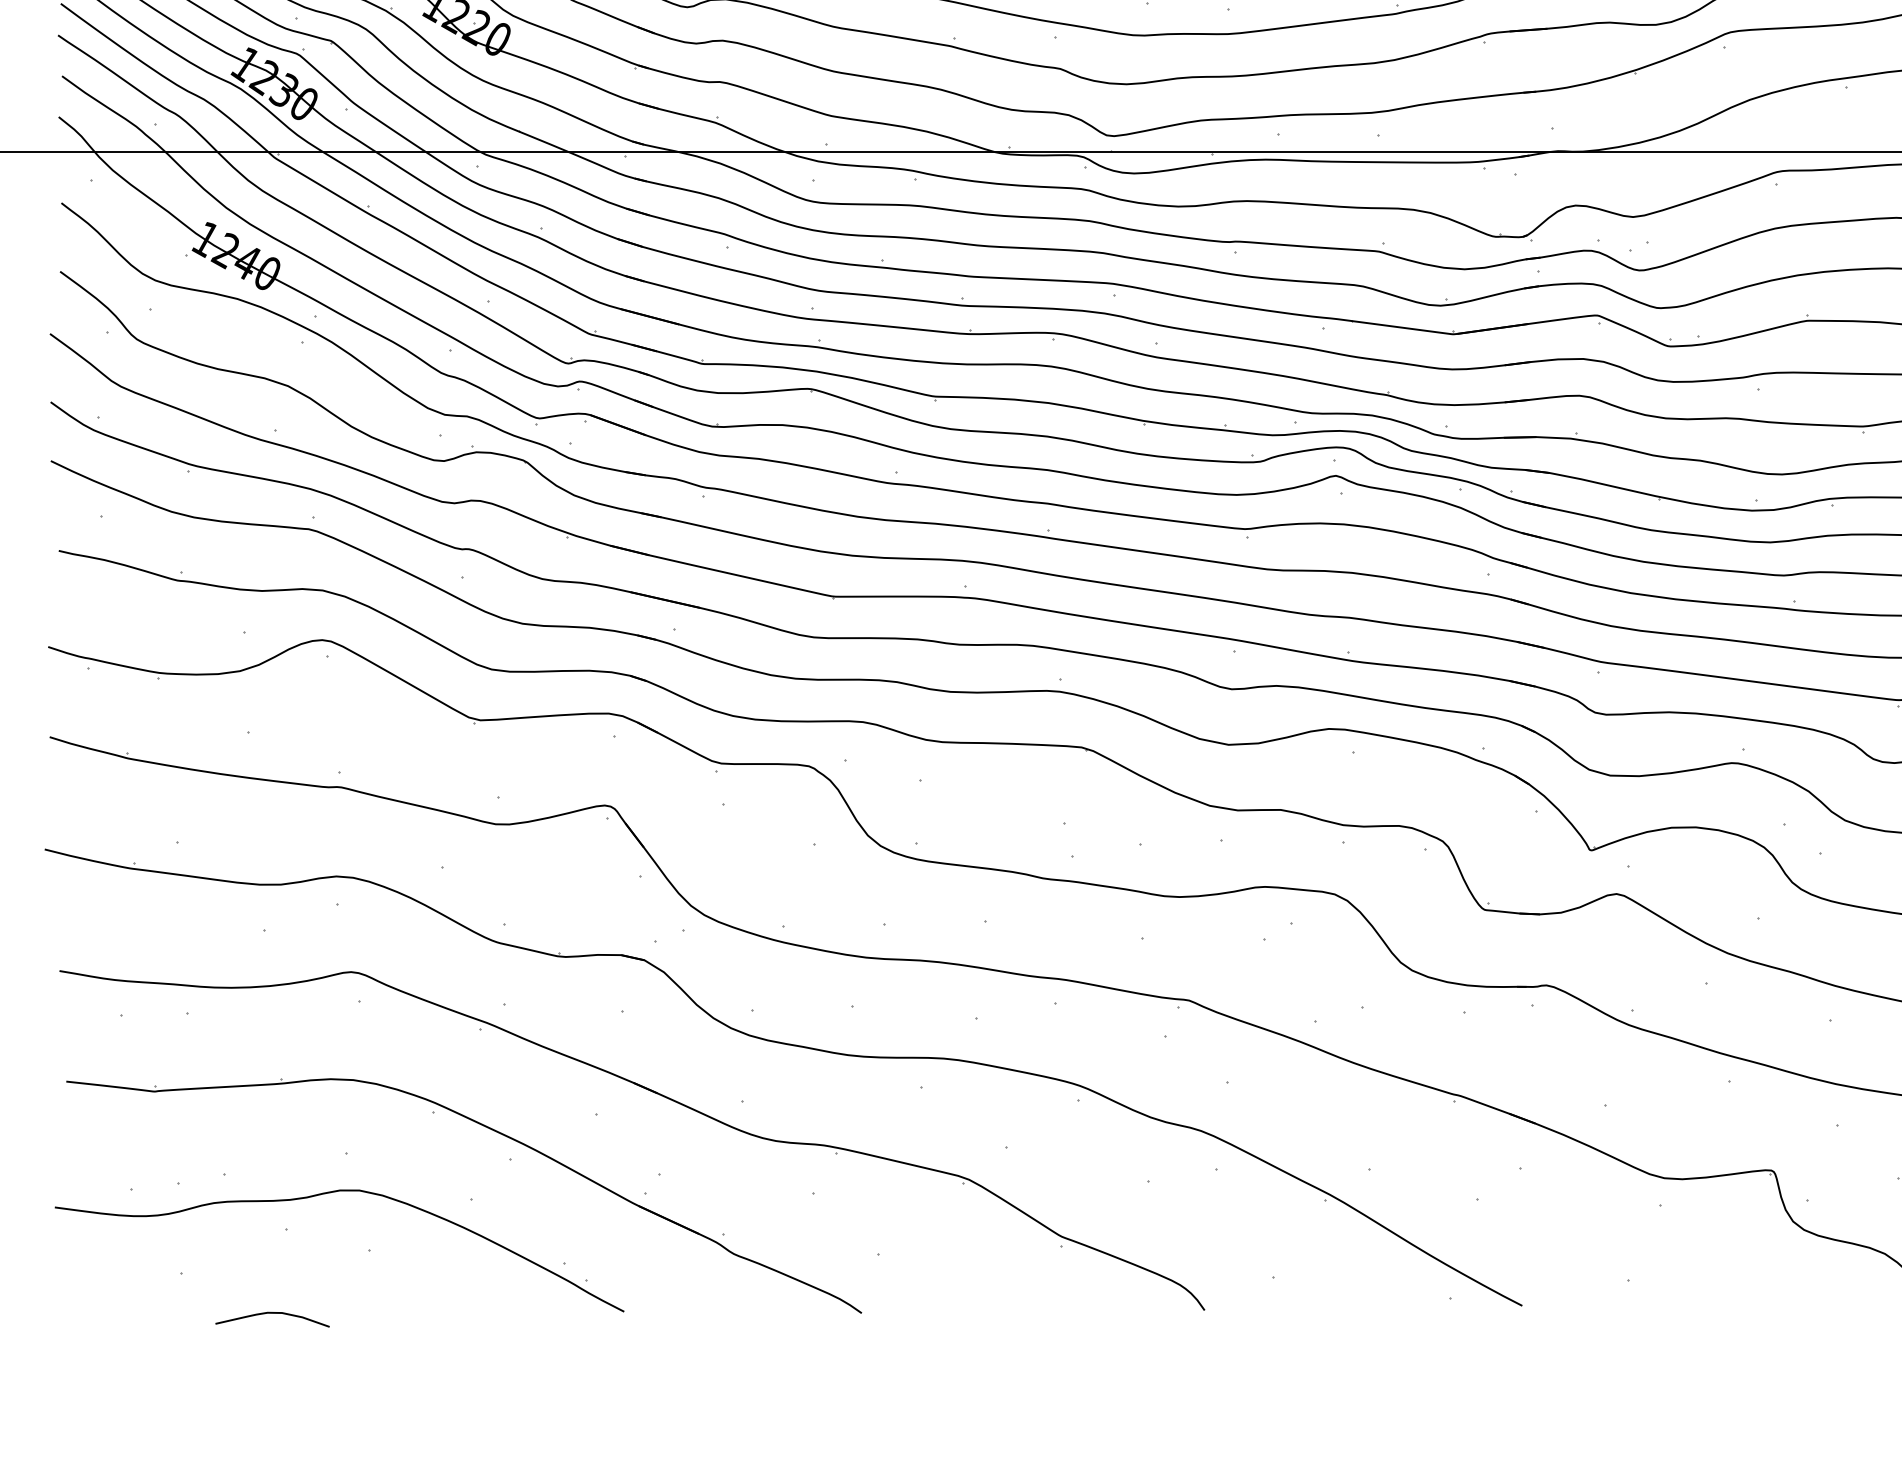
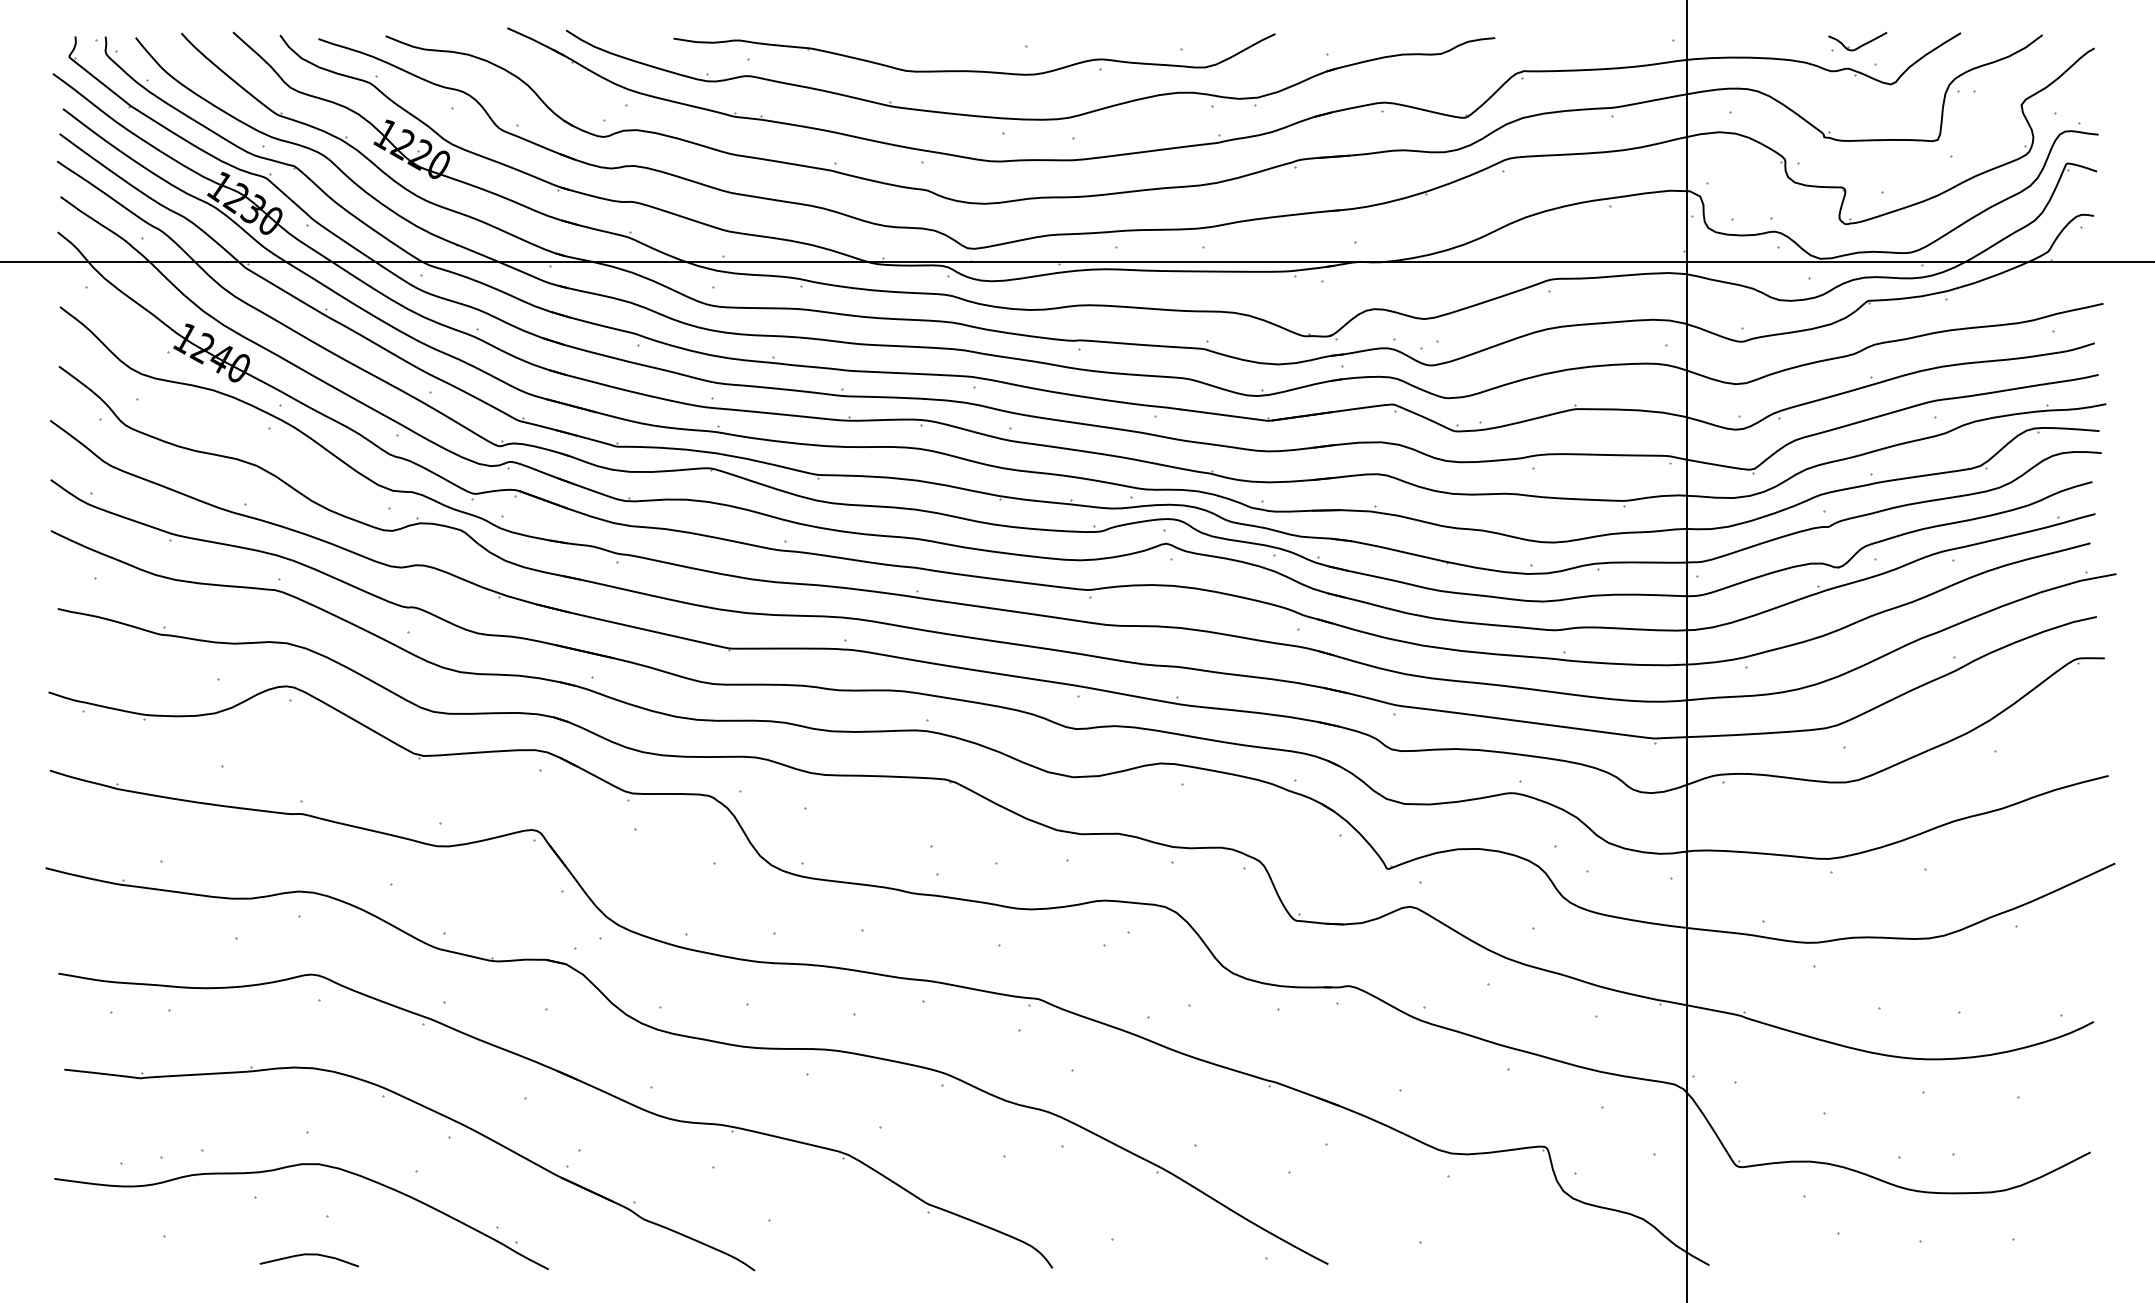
curve: (271, 1314) -> (308, 1255), moved

